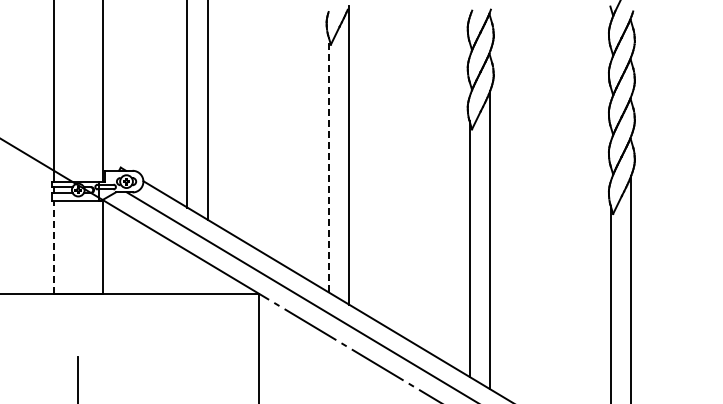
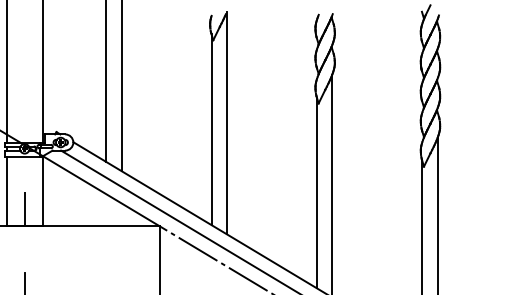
line: (328, 164) -> (211, 129), dashed -> solid
line: (53, 246) -> (6, 190), dashed -> solid
line: (78, 270) -> (24, 208), added

